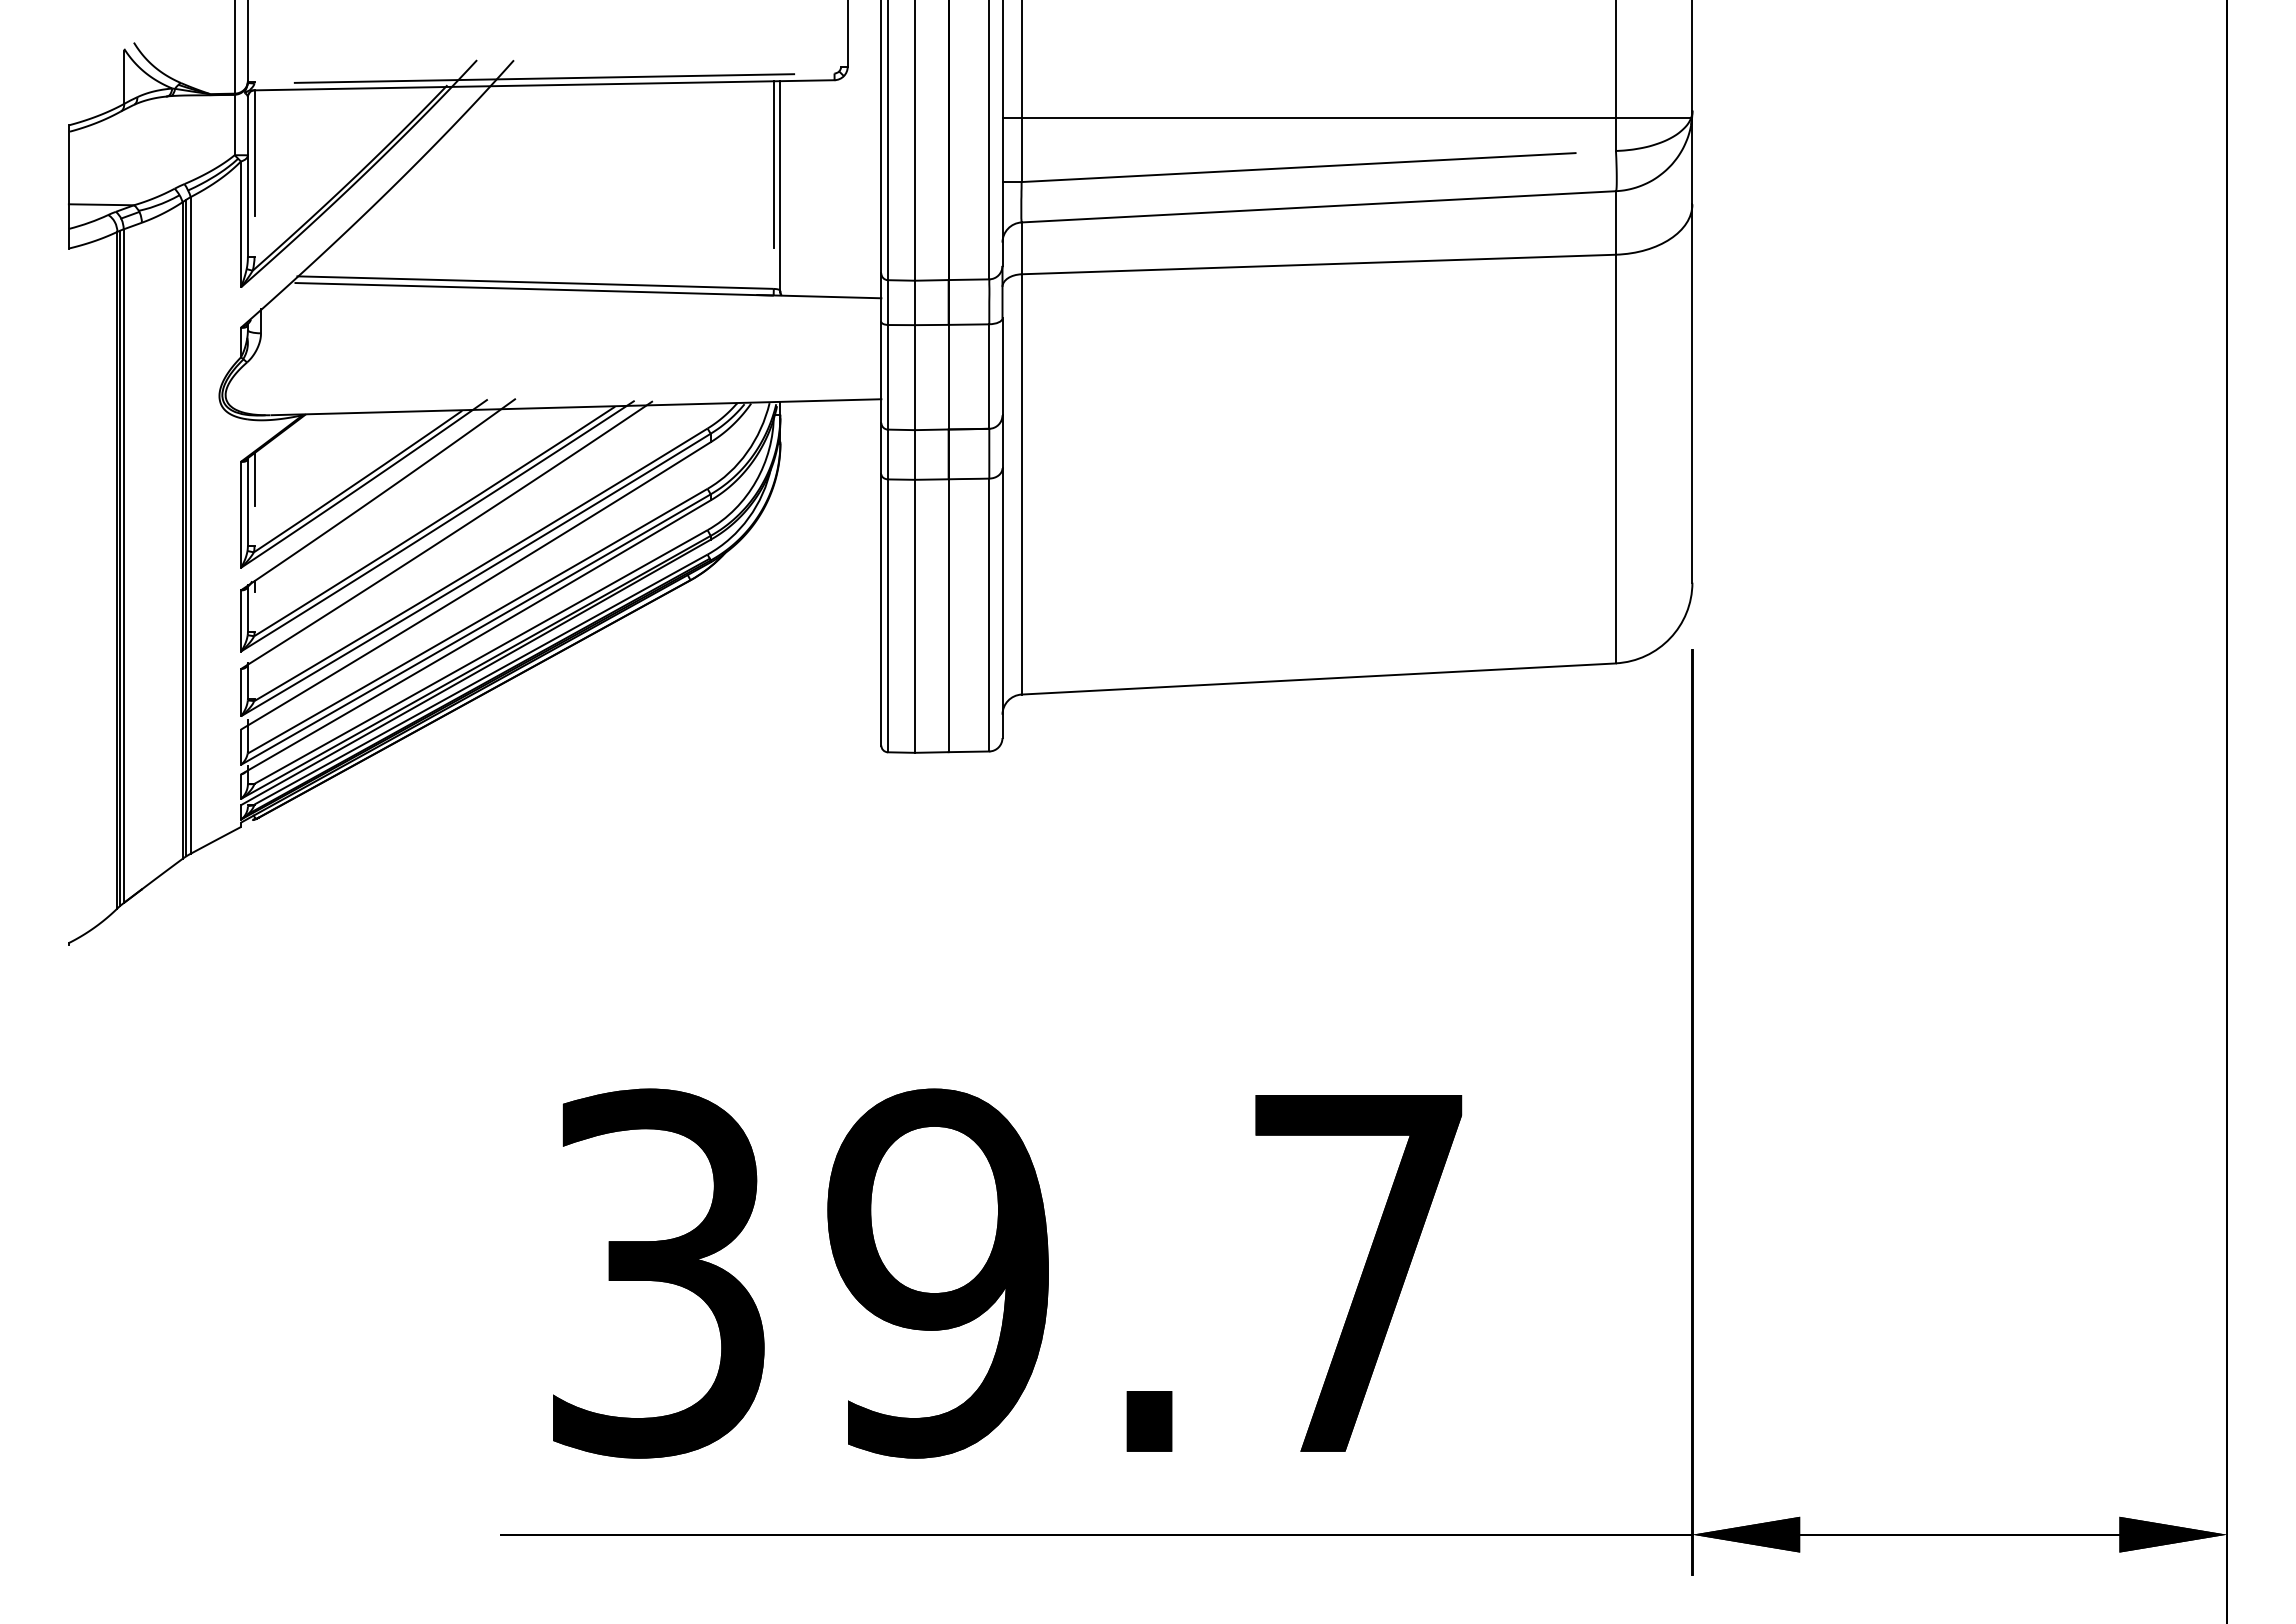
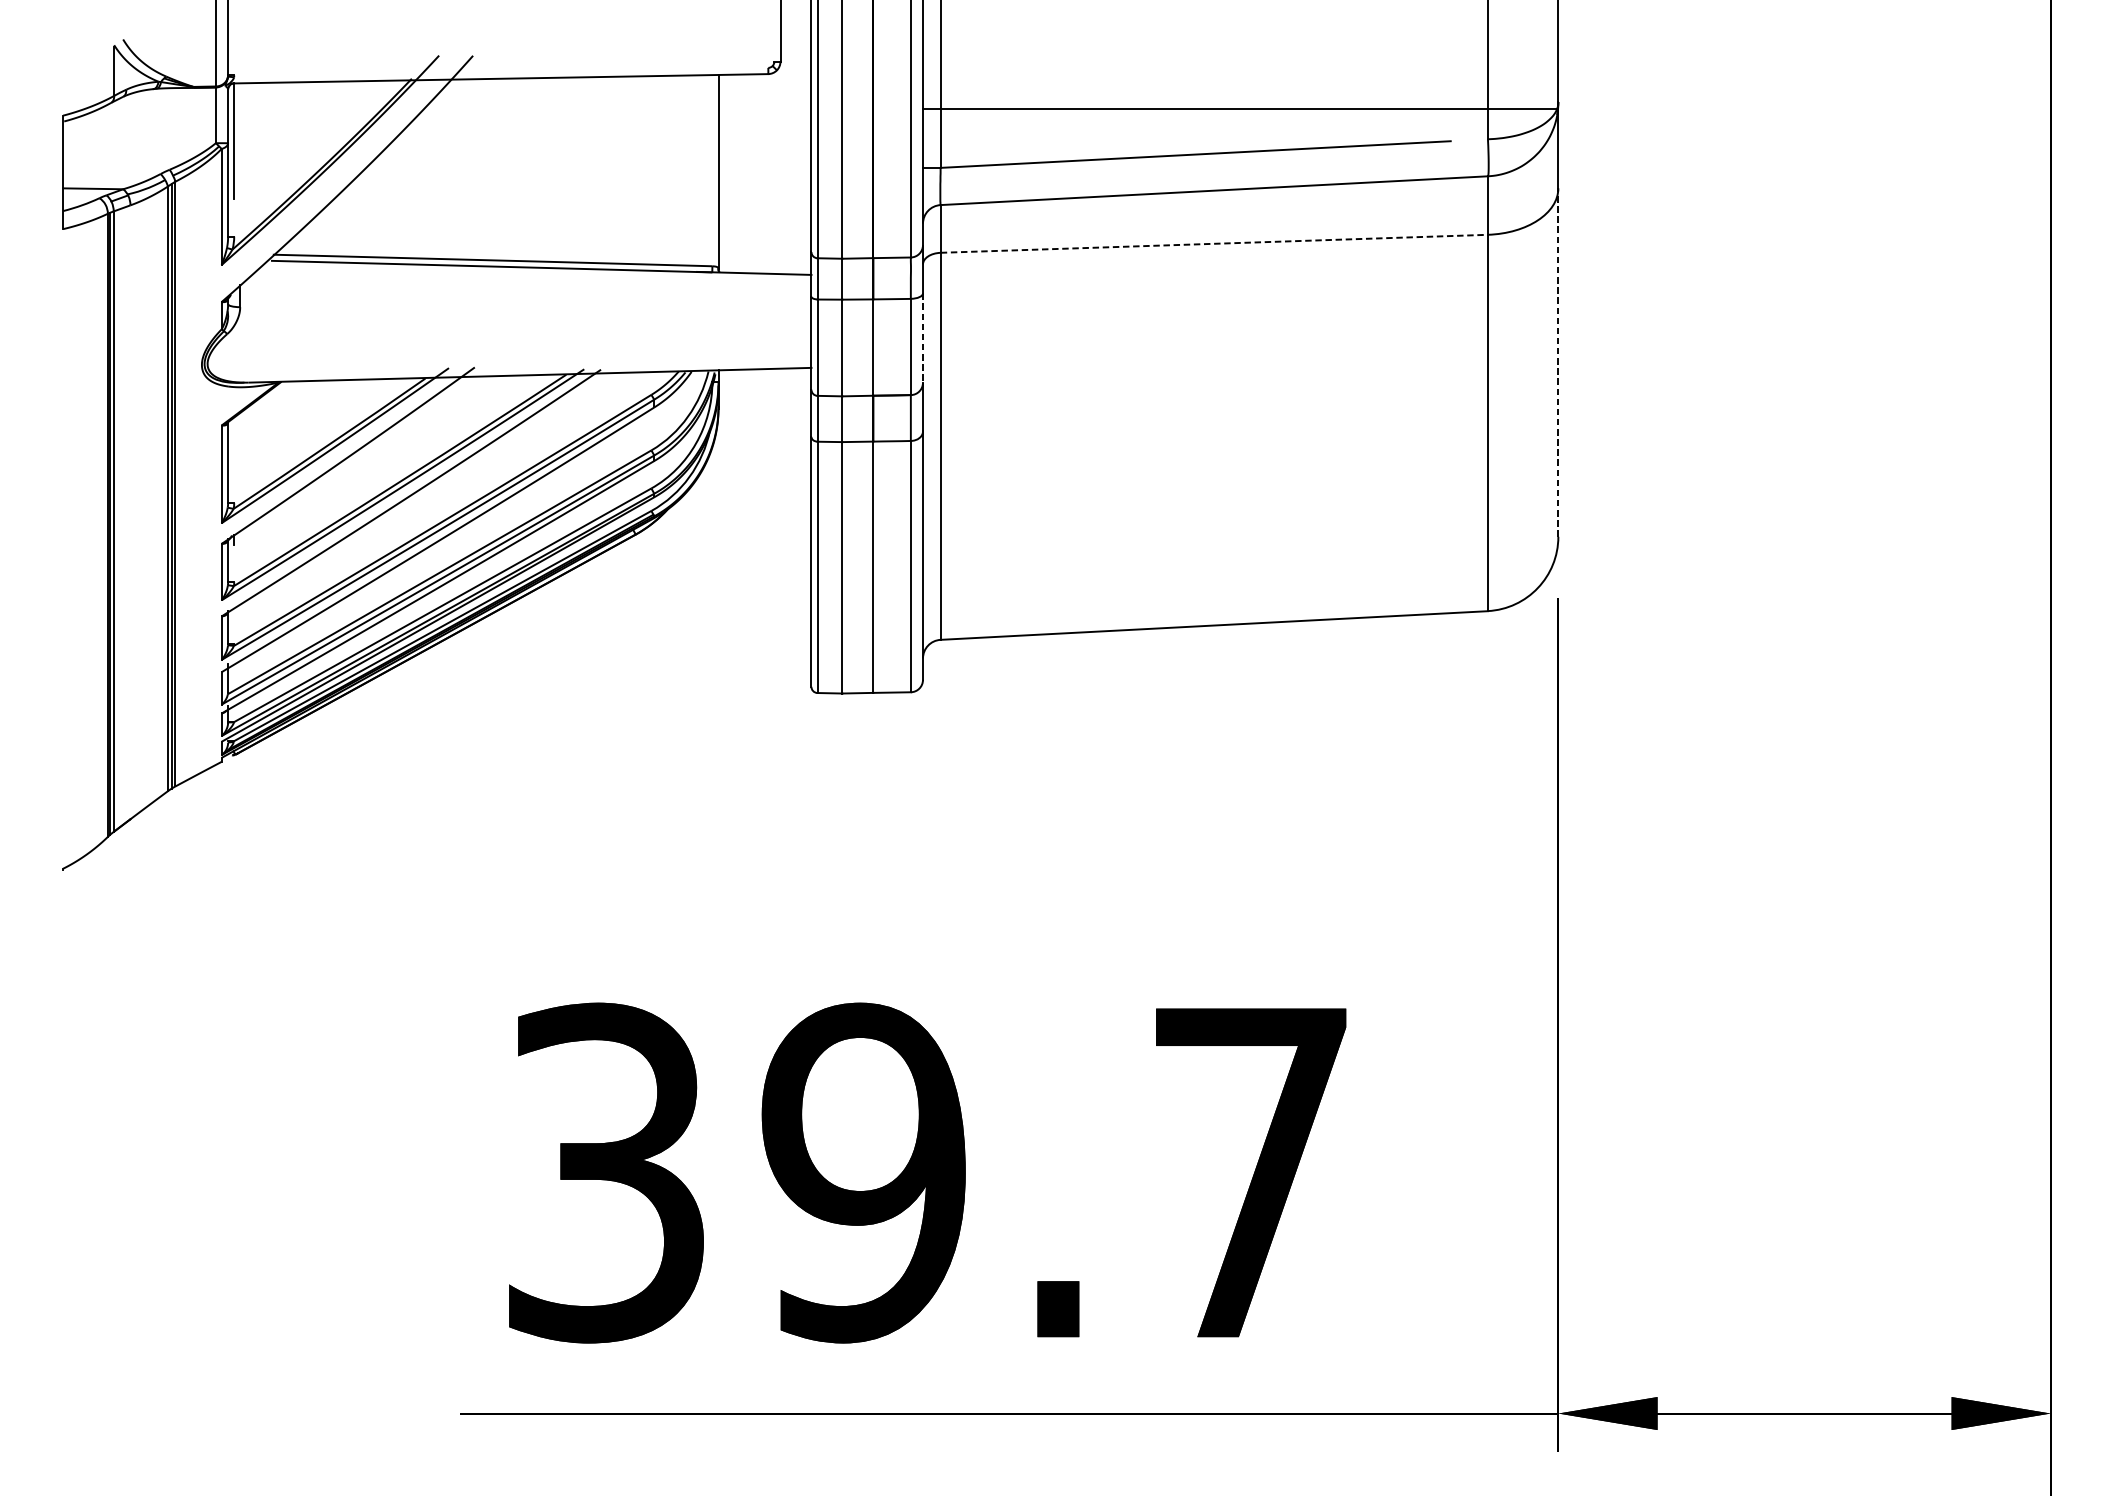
line: (544, 78) -> (501, 72), removed
line: (773, 164) -> (712, 151), removed
line: (1319, 264) -> (1214, 243), solid -> dashed
line: (1002, 366) -> (923, 337), solid -> dashed
line: (1692, 392) -> (1558, 361), solid -> dashed
line: (254, 479) -> (234, 441), removed

